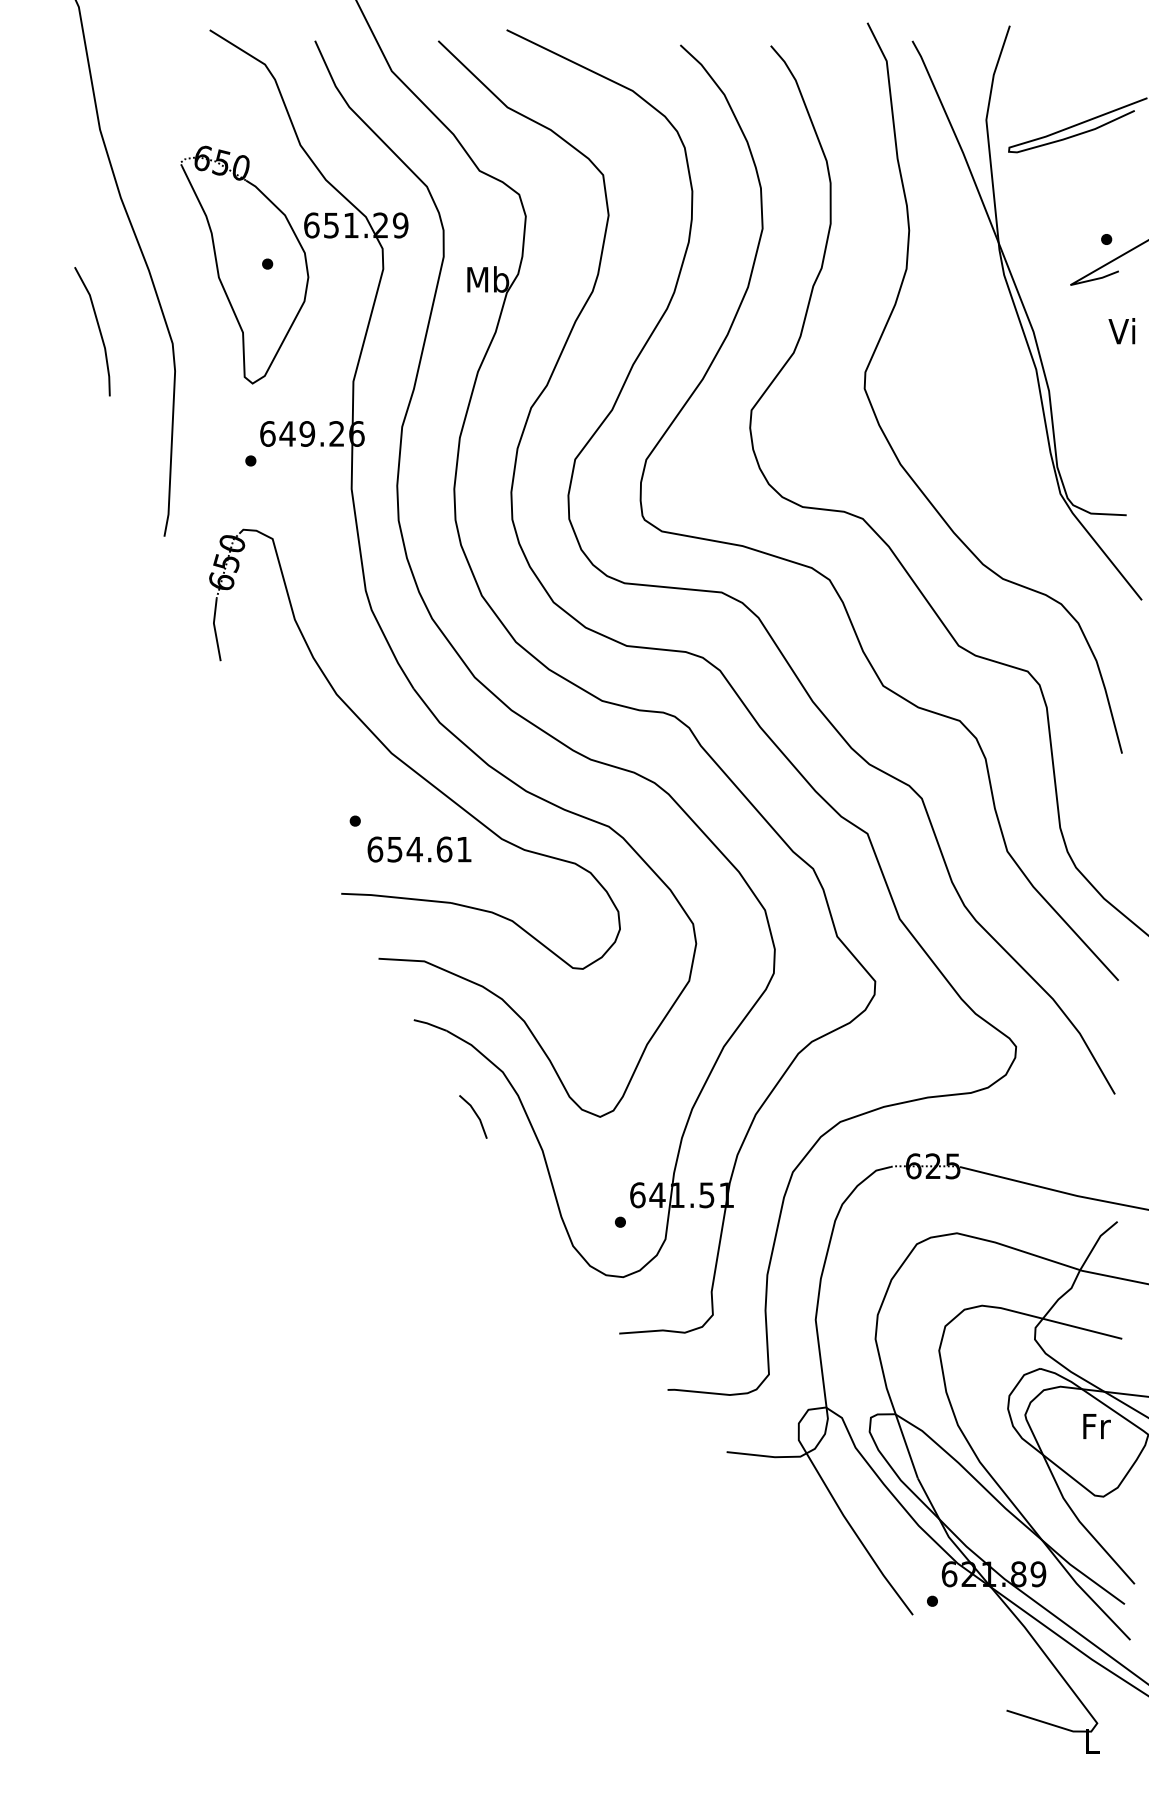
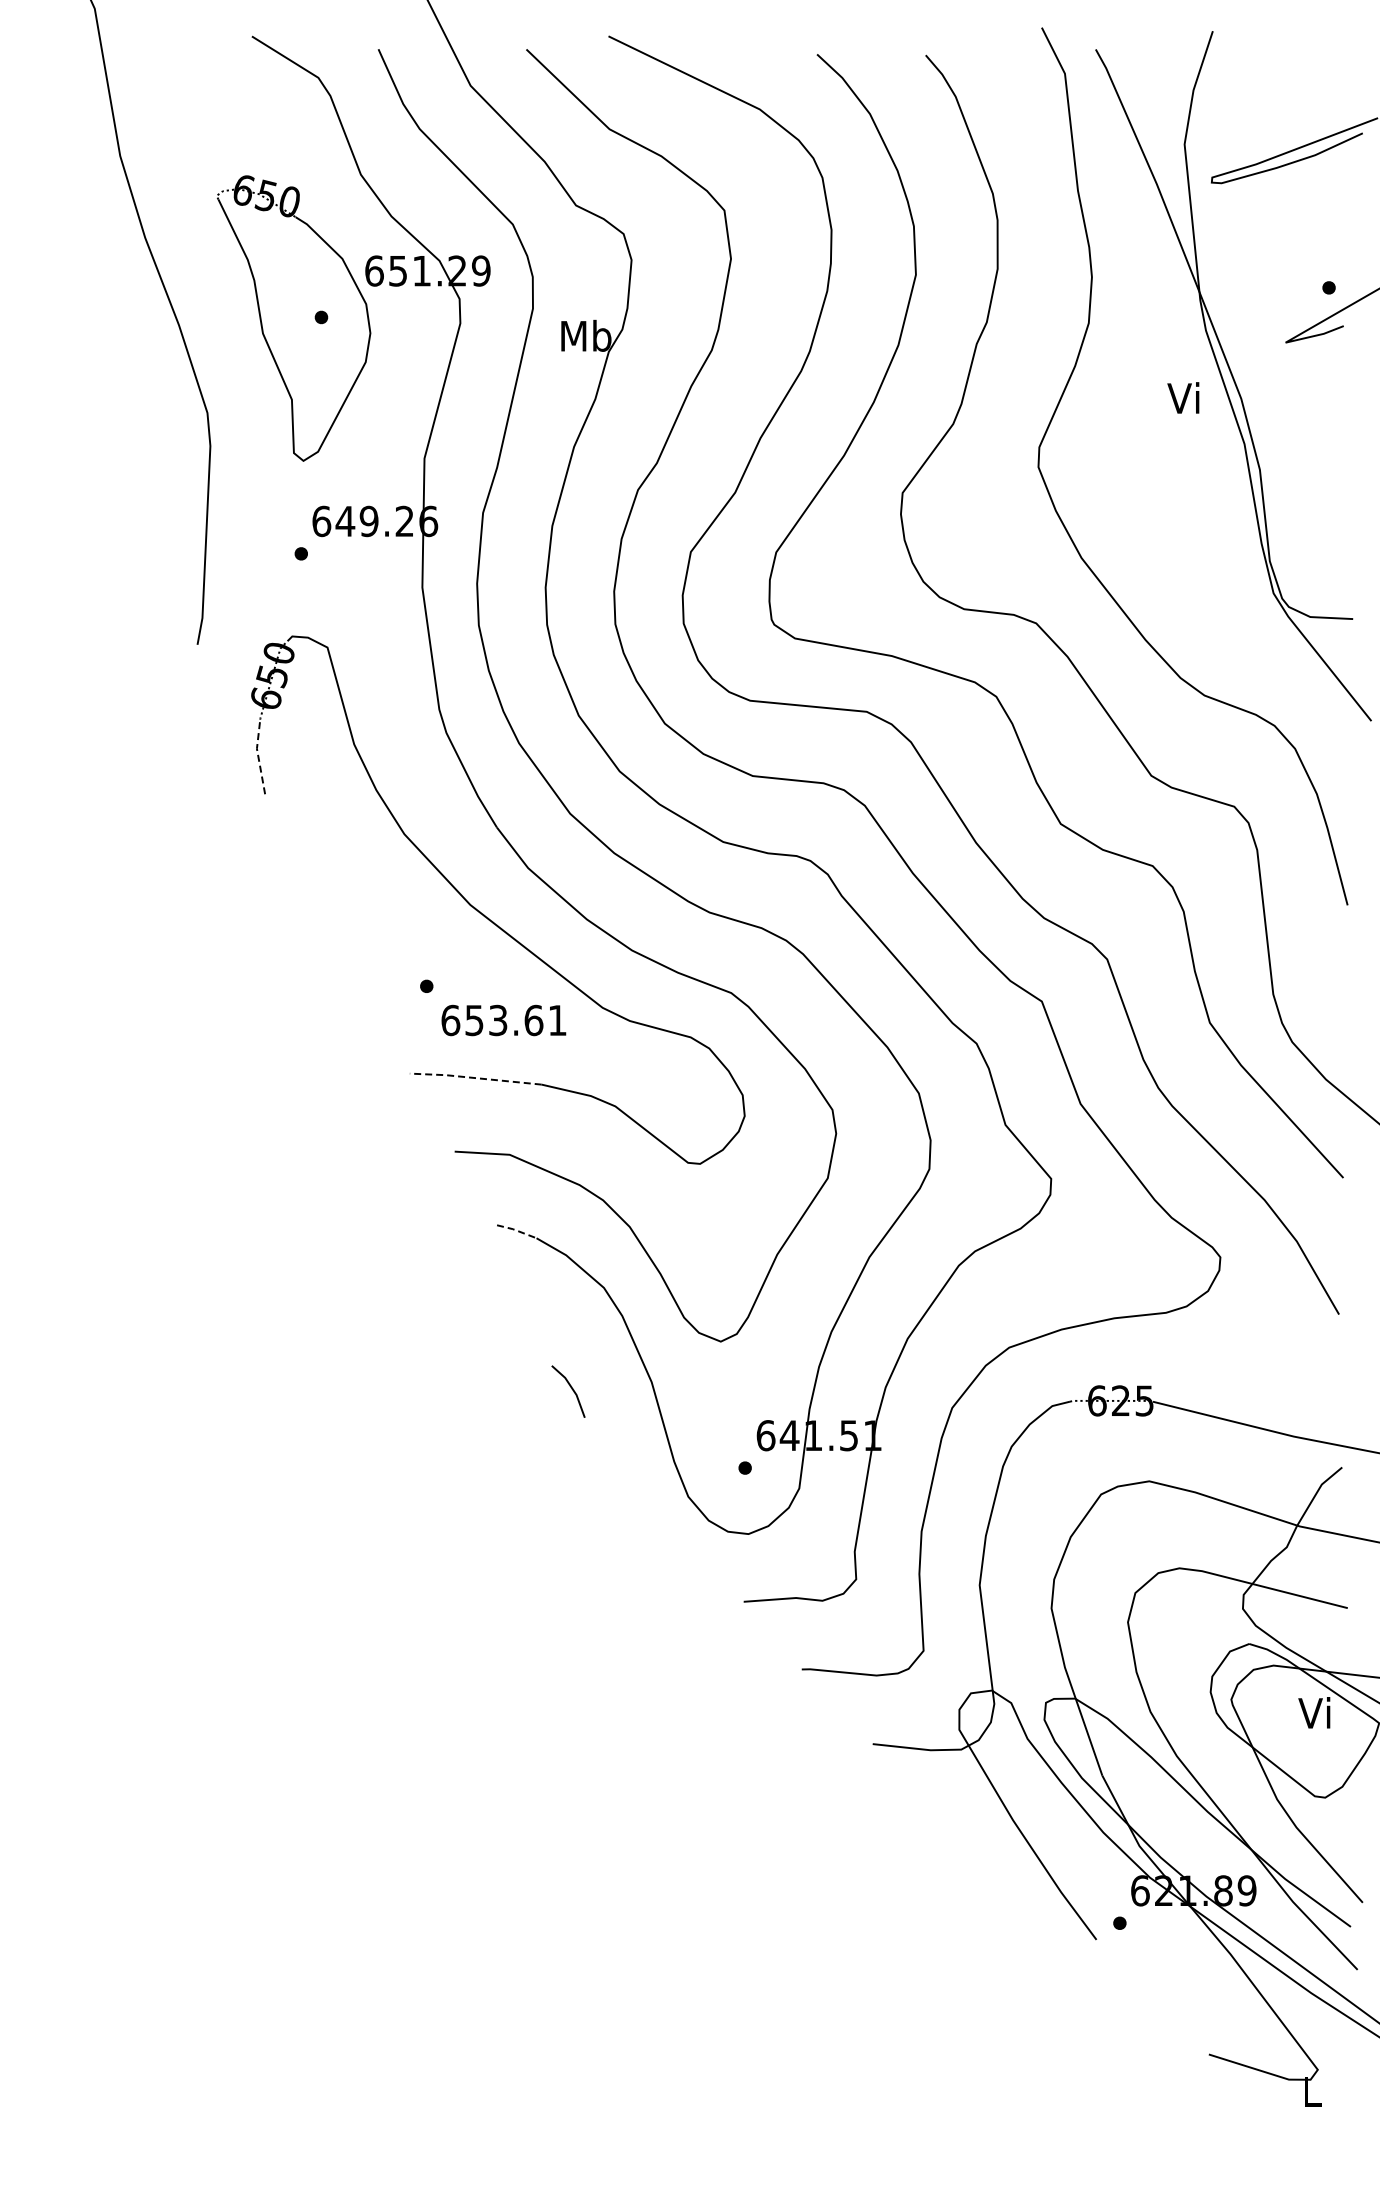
line: (98, 329) -> (118, 395), removed
text: (1122, 330) -> (1183, 397), moved
line: (215, 629) -> (258, 756), solid -> dashed
text: (415, 849) -> (498, 1020), 654.61 -> 653.61
line: (395, 897) -> (475, 1078), solid -> dashed
line: (430, 1024) -> (516, 1230), solid -> dashed
line: (475, 1115) -> (571, 1389), moved
text: (1096, 1425) -> (1316, 1712), Fr -> Vi

